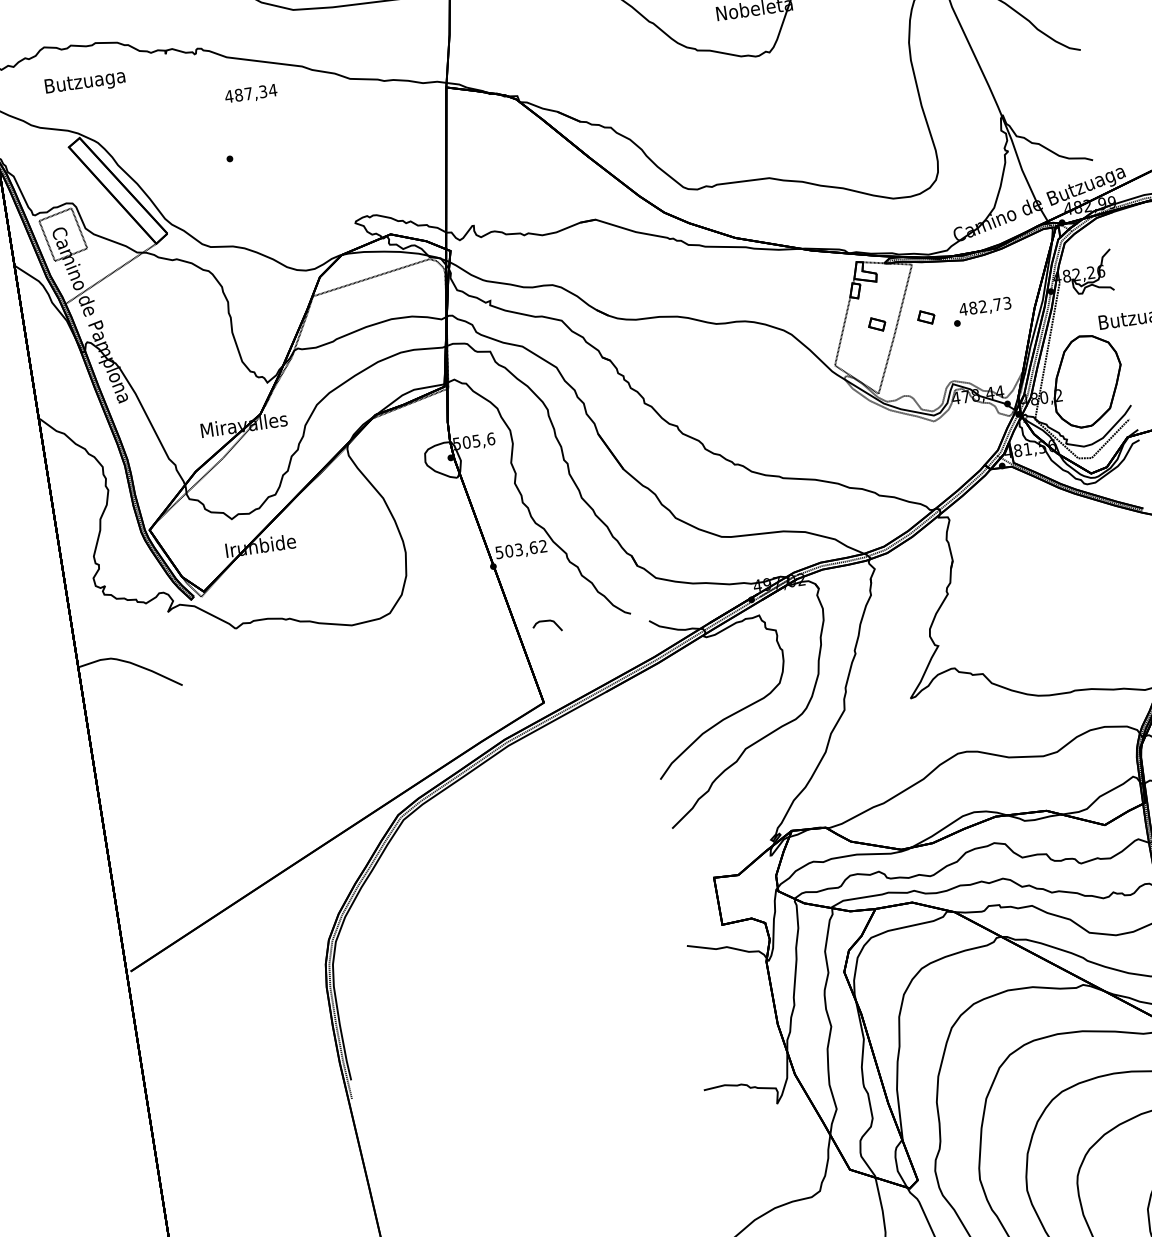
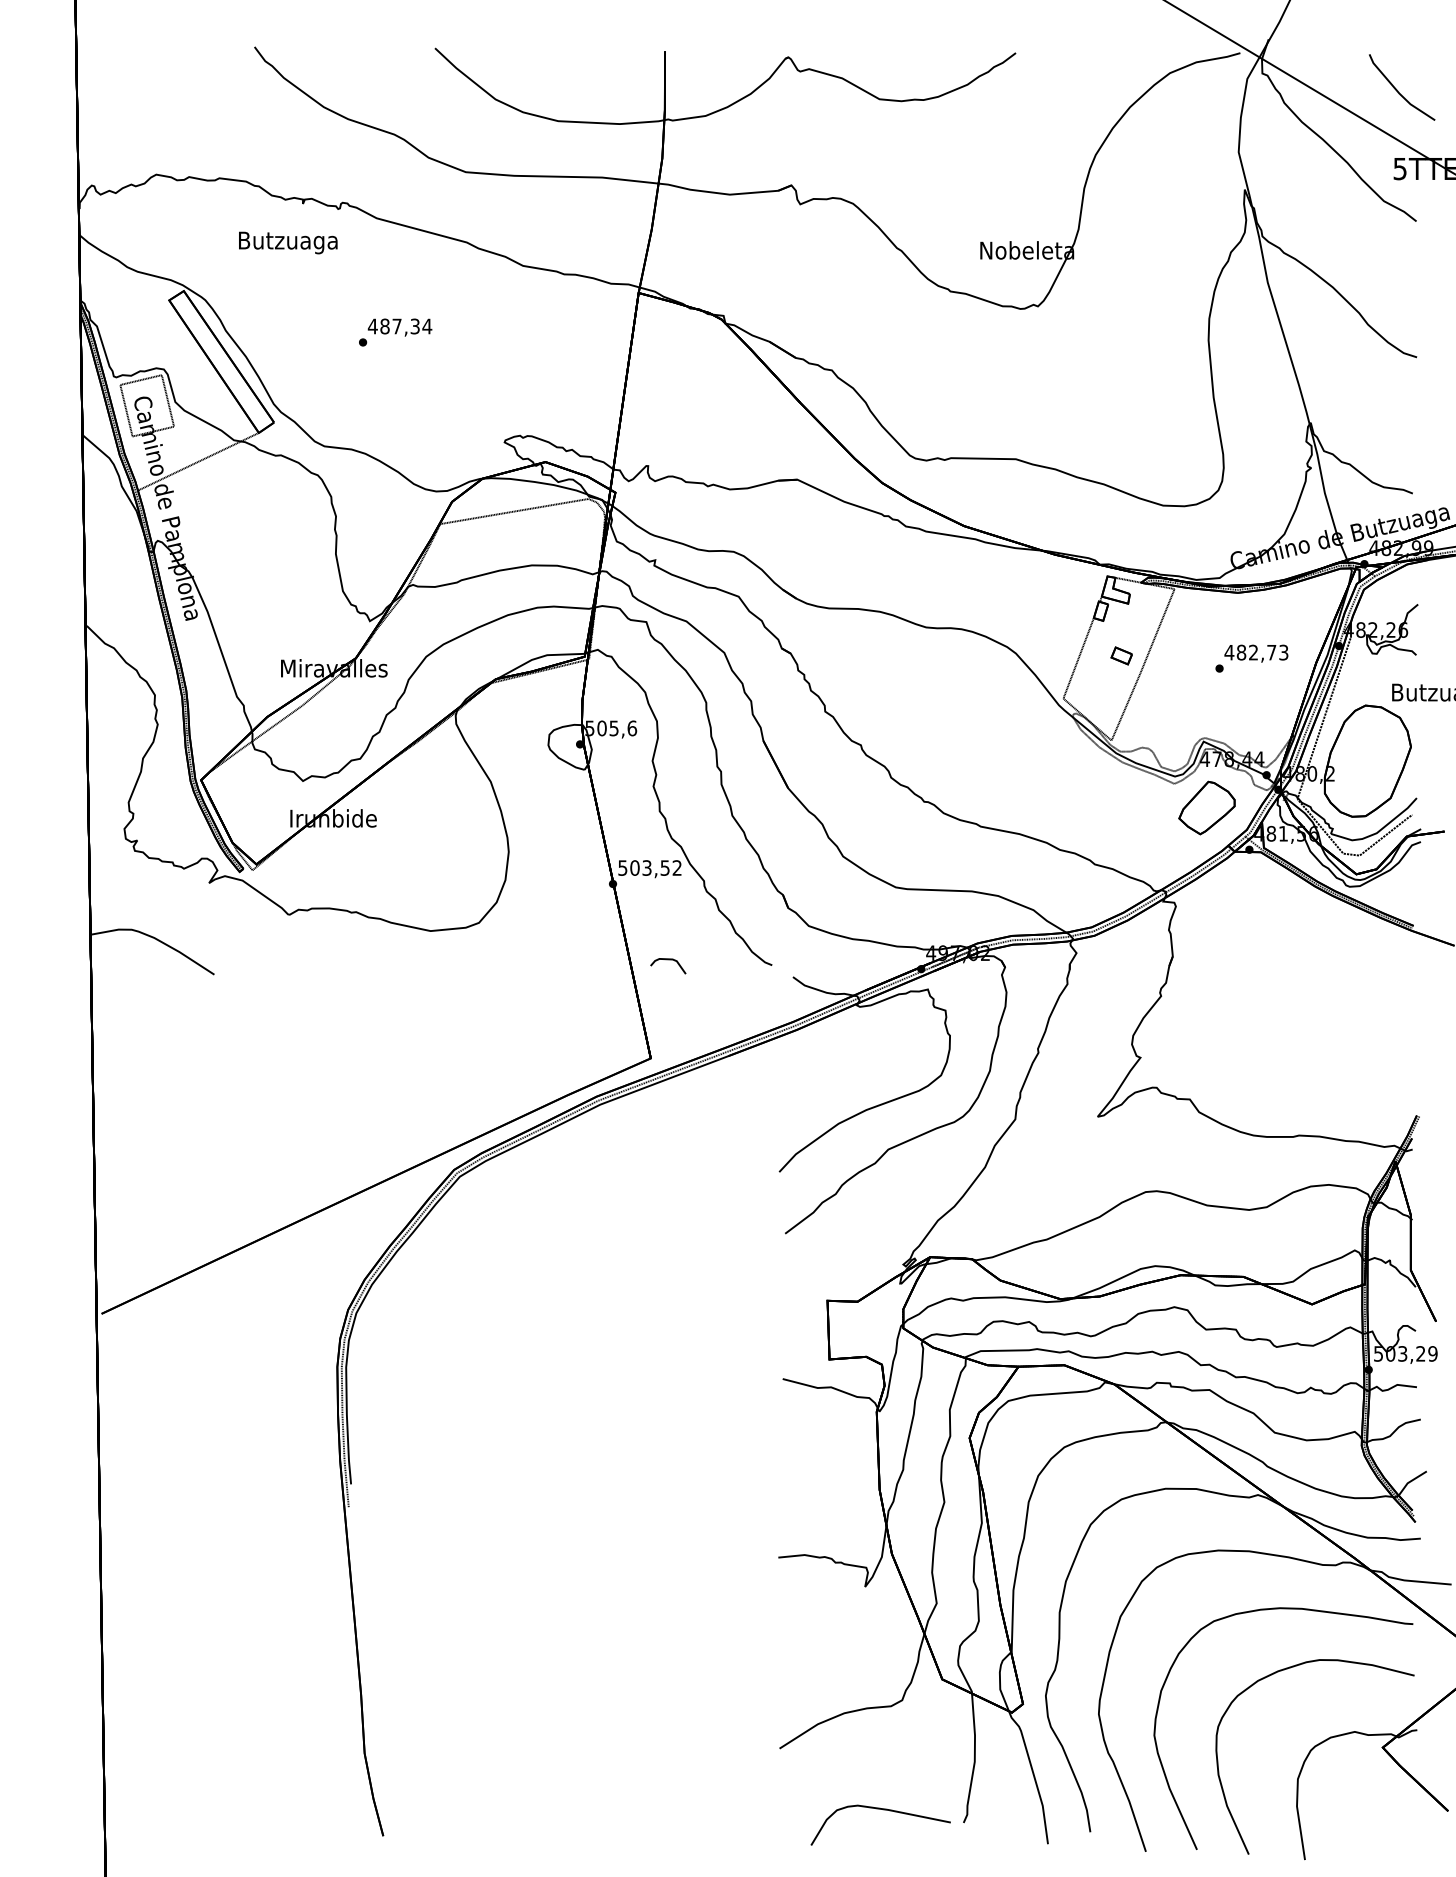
text: (85, 82) -> (288, 242), moved
text: (250, 94) -> (399, 327), moved
part: (926, 317) -> (1182, 655), removed
part: (962, 436) -> (1206, 807), added
text: (533, 547) -> (664, 867), 503,62 -> 503,52

